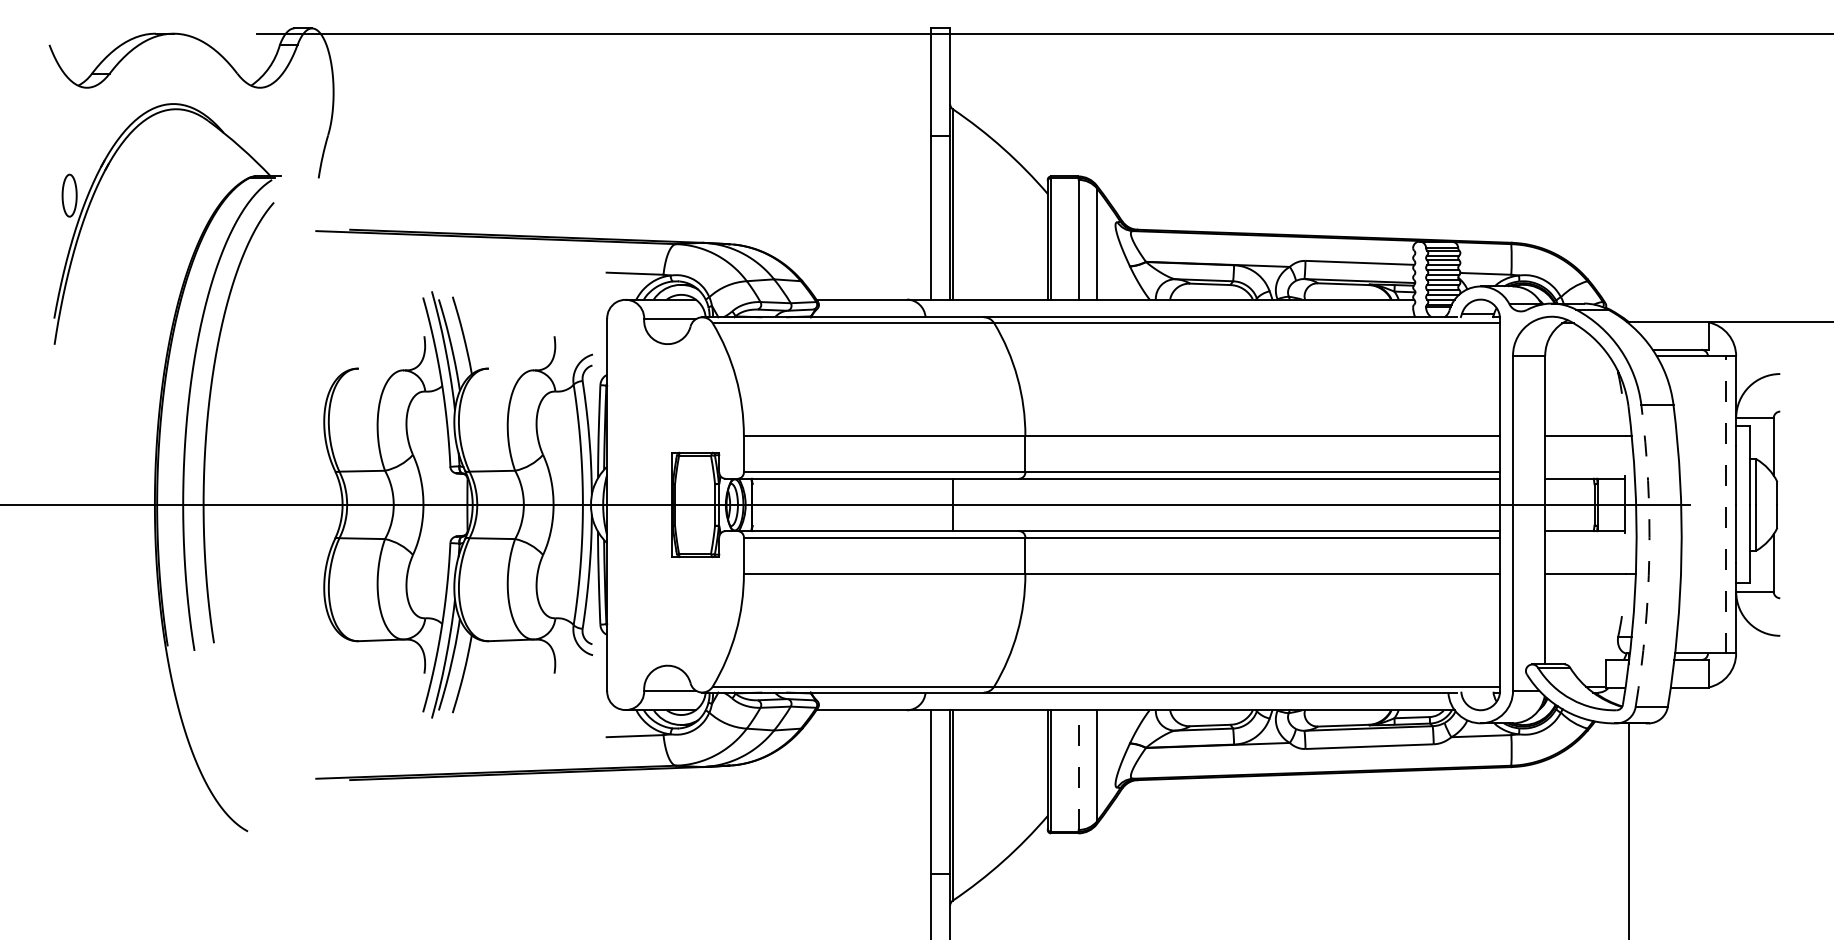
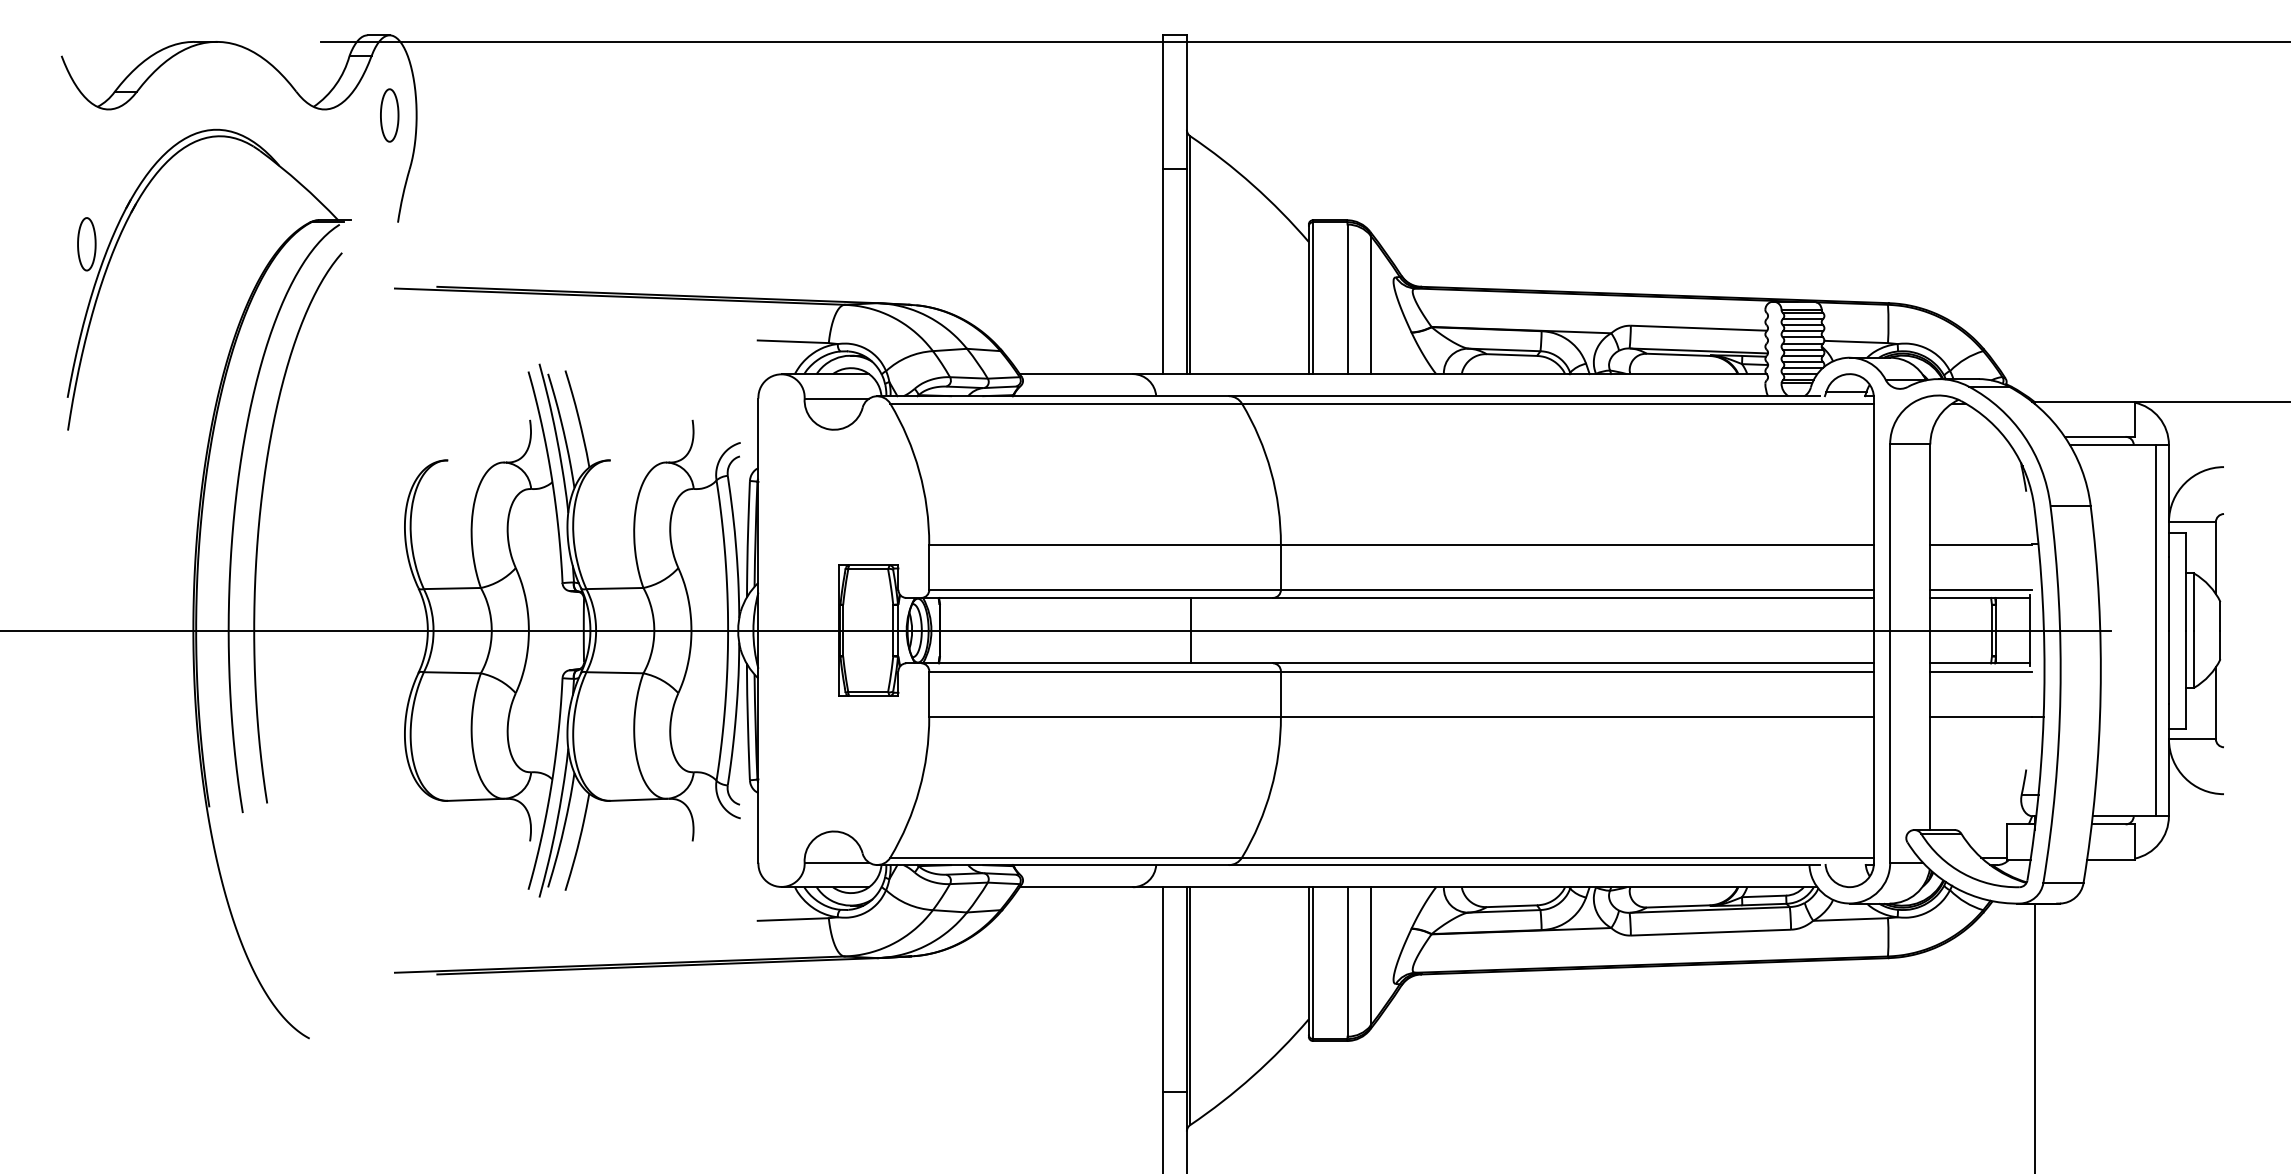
part: (311, 92) -> (389, 115), added
line: (1585, 472) -> (1980, 589), added
line: (1726, 504) -> (2156, 630), dashed -> solid
line: (1585, 537) -> (1980, 671), added
arc: (1649, 556) -> (2060, 694), dashed -> solid
line: (1078, 769) -> (1347, 961), dashed -> solid

